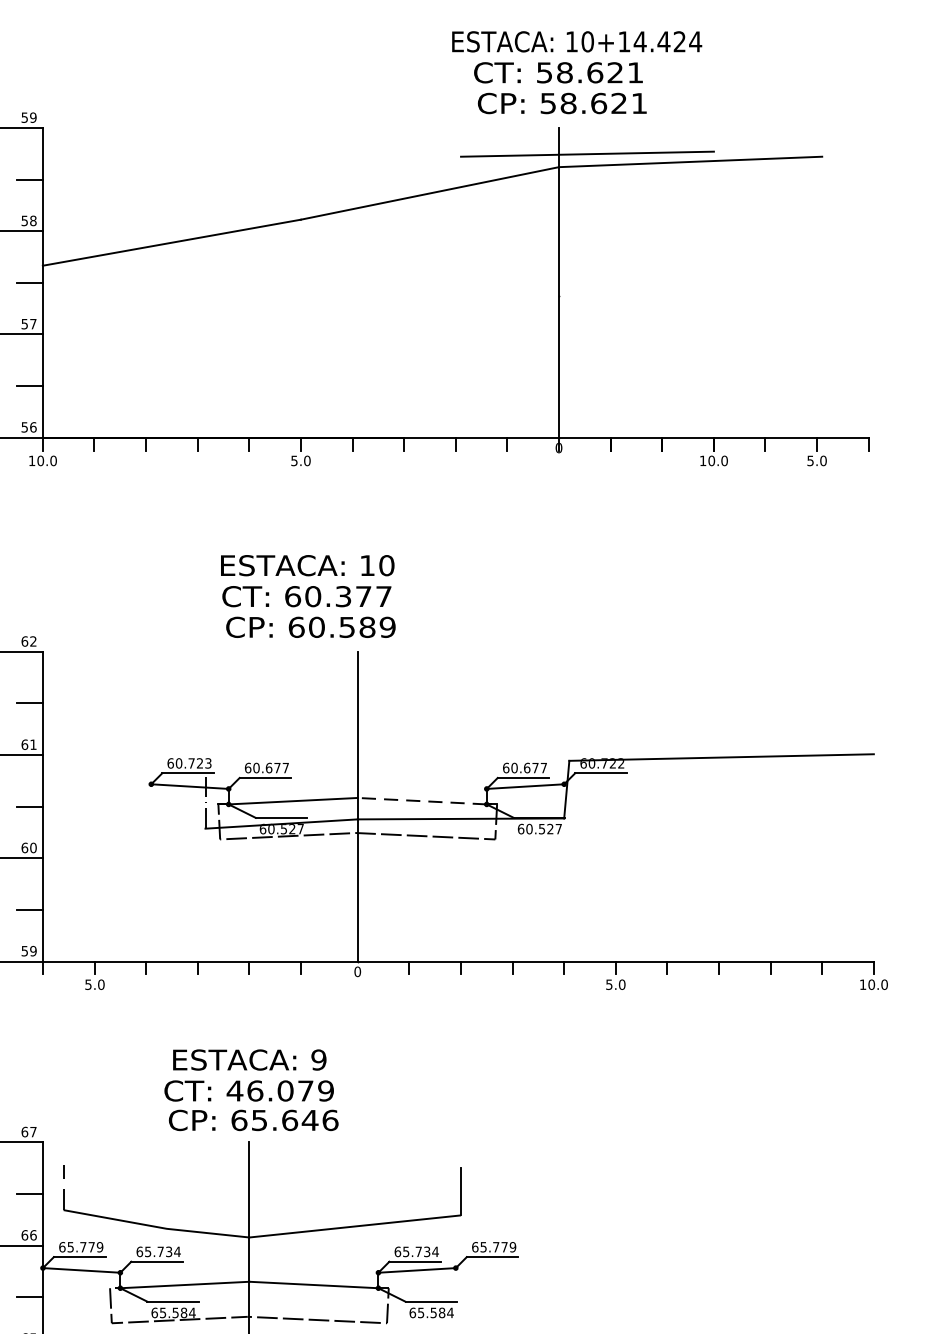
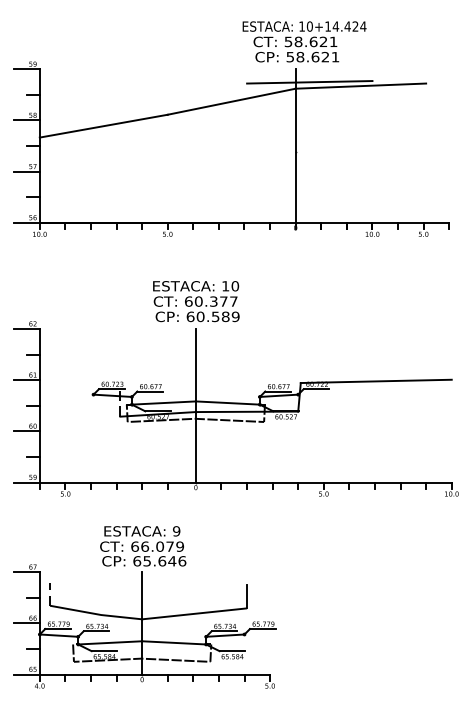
text: (308, 596) -> (196, 301), moved
line: (421, 802) -> (227, 403), dashed -> solid
text: (233, 1090) -> (134, 546), 46.079 -> 66.079

